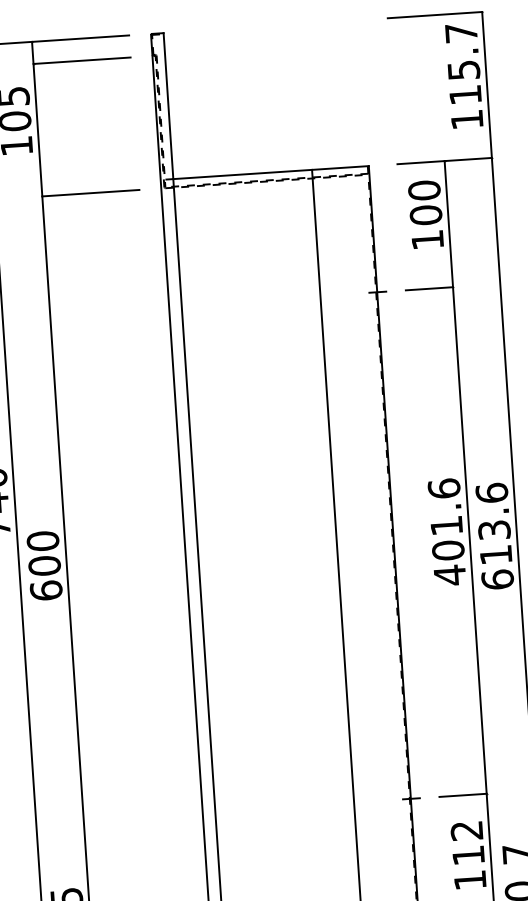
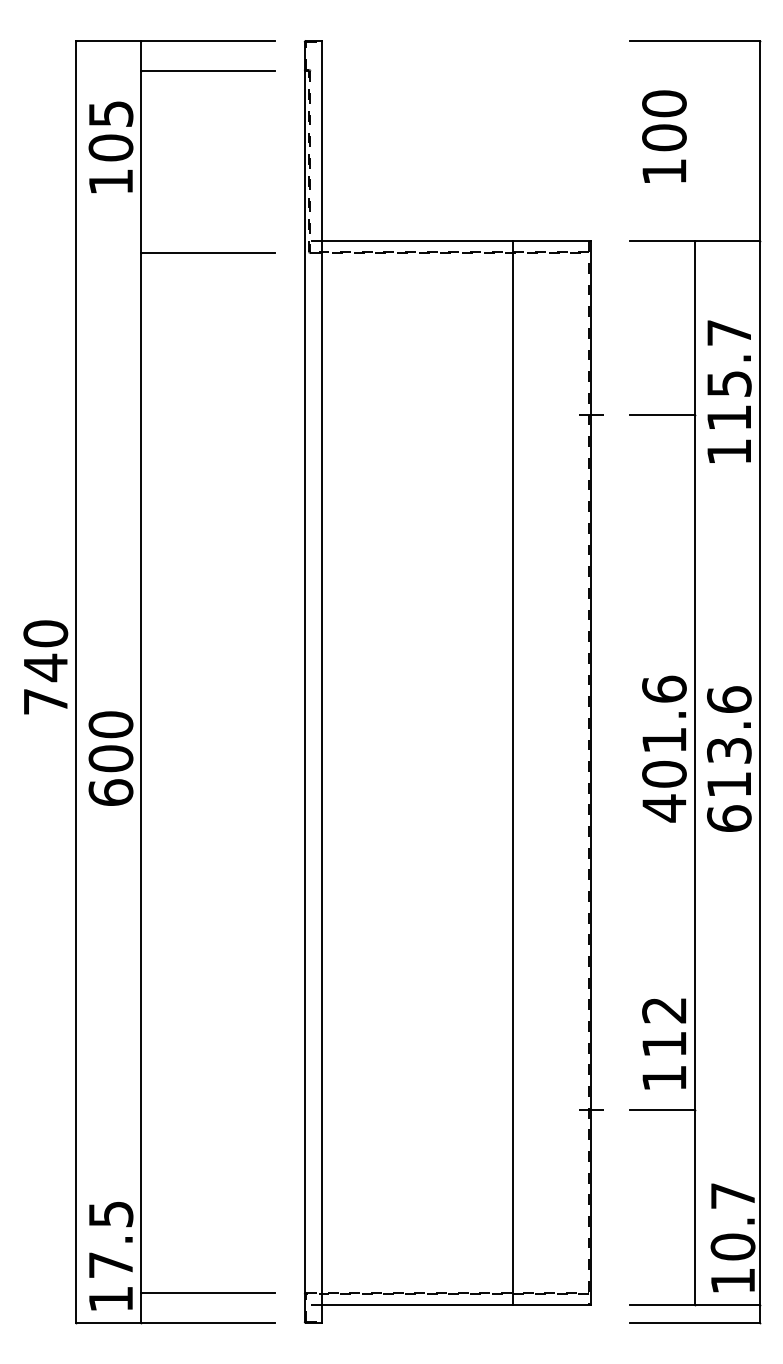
text: (464, 75) -> (729, 391), moved
text: (426, 214) -> (664, 136), moved
text: (467, 855) -> (663, 1043), moved

